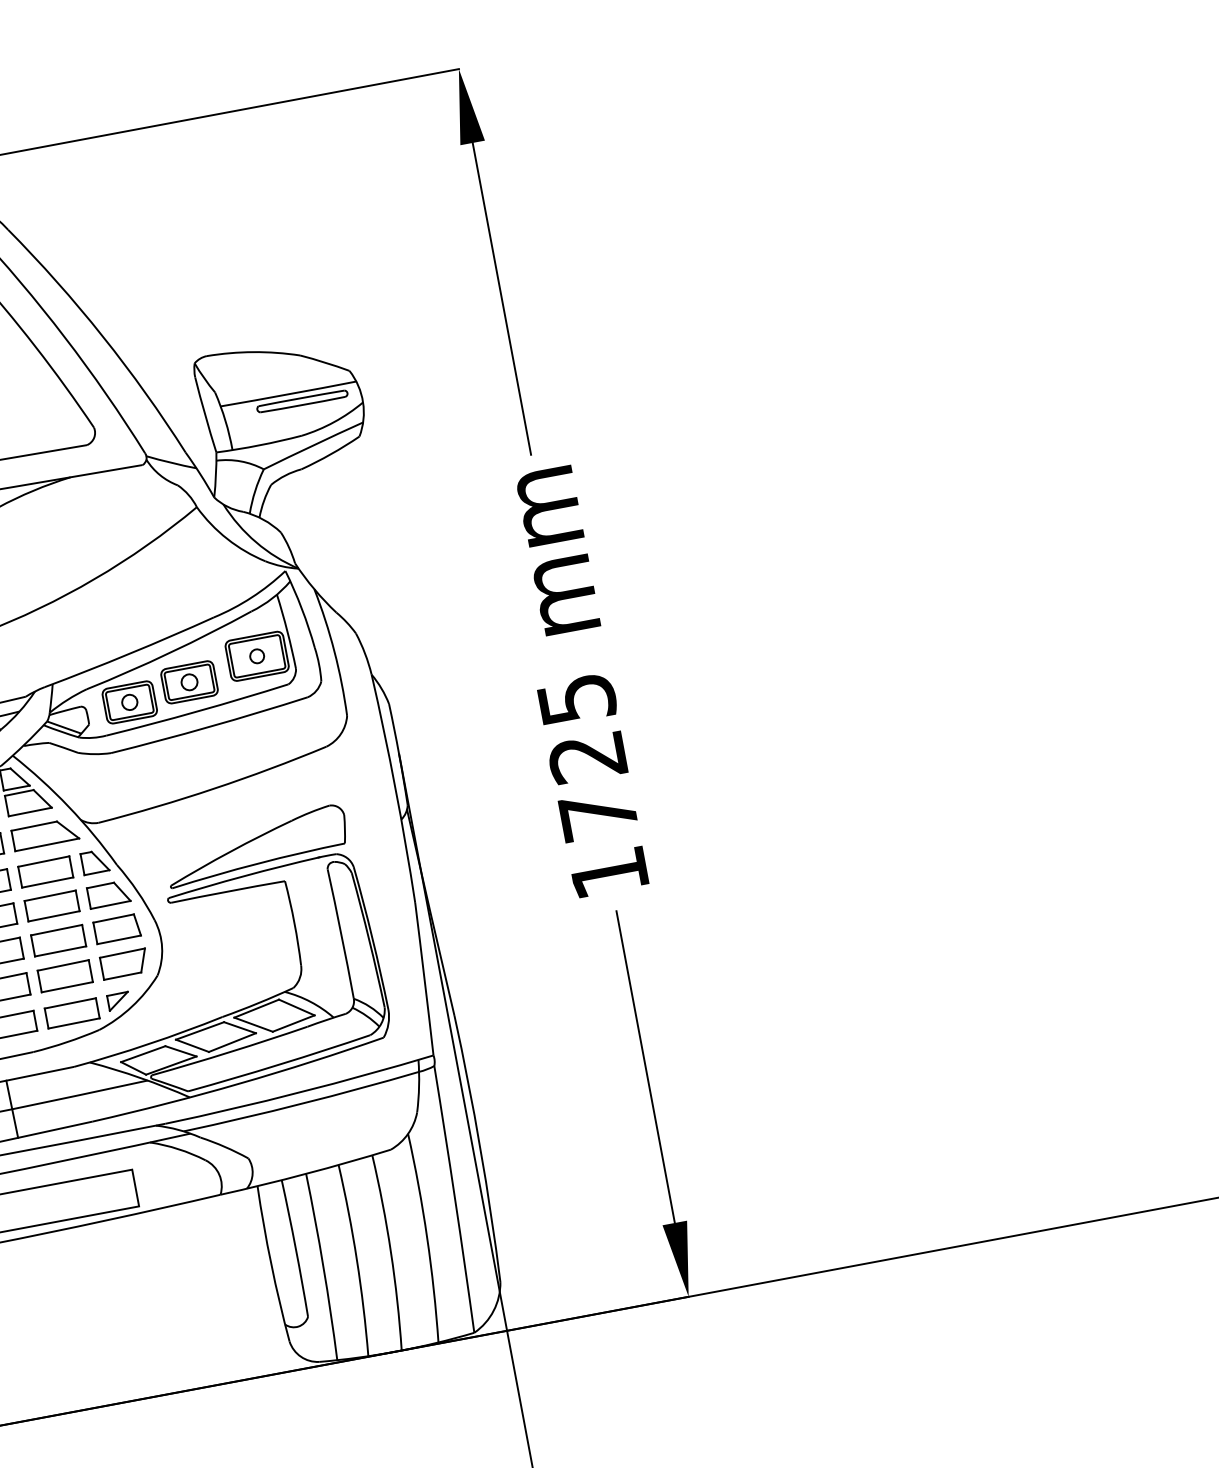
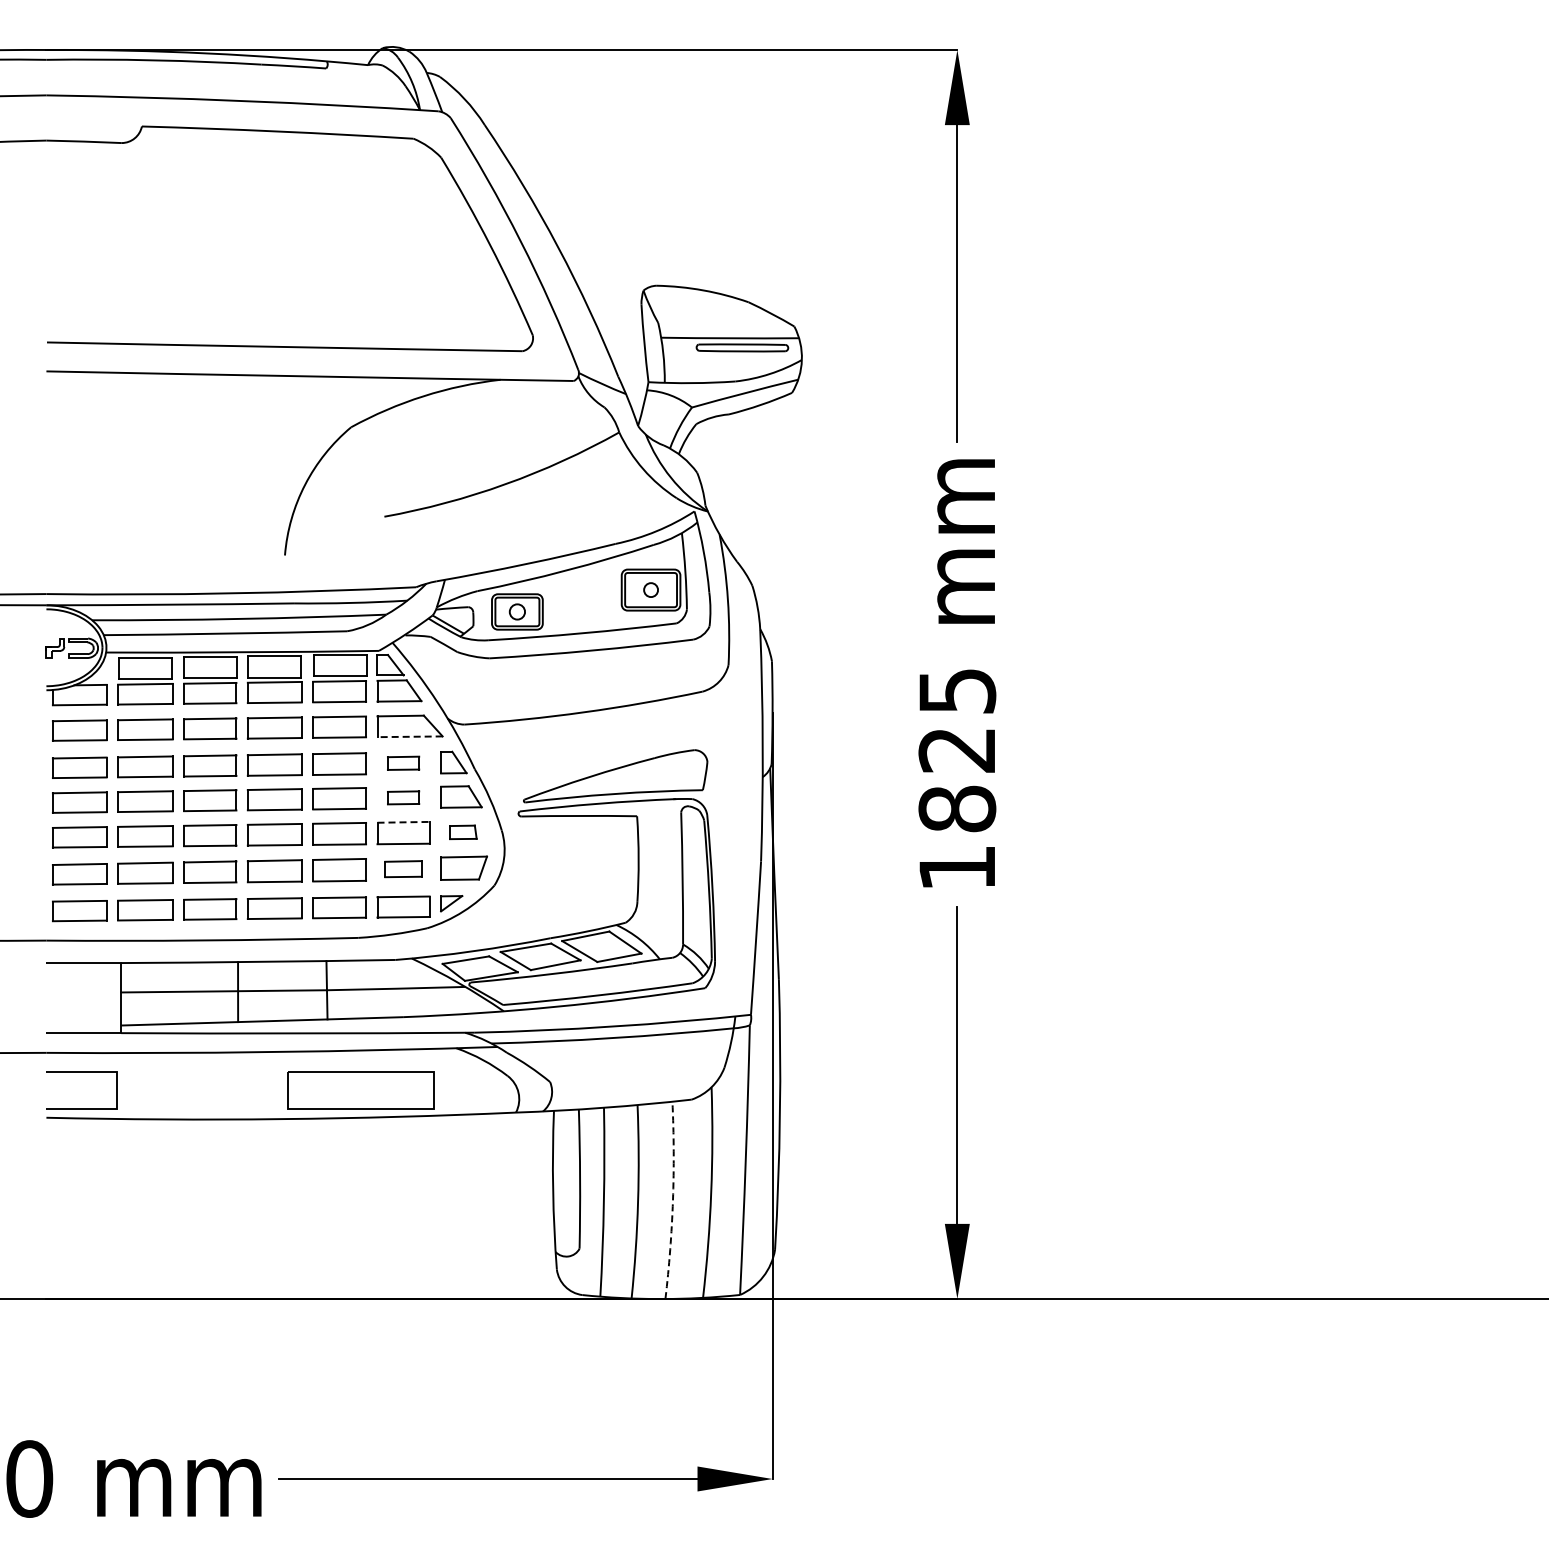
part: (189, 681) -> (579, 602), removed
text: (598, 814) -> (957, 808), 1725 -> 1825
line: (47, 844) -> (410, 736), solid -> dashed
part: (45, 872) -> (403, 763), size x0.6
part: (51, 905) -> (403, 797), size x0.6
part: (117, 929) -> (463, 832), size x0.6
line: (57, 930) -> (404, 822), solid -> dashed
part: (65, 975) -> (403, 868), size x0.7
arc: (390, 1252) -> (672, 1200), solid -> dashed

